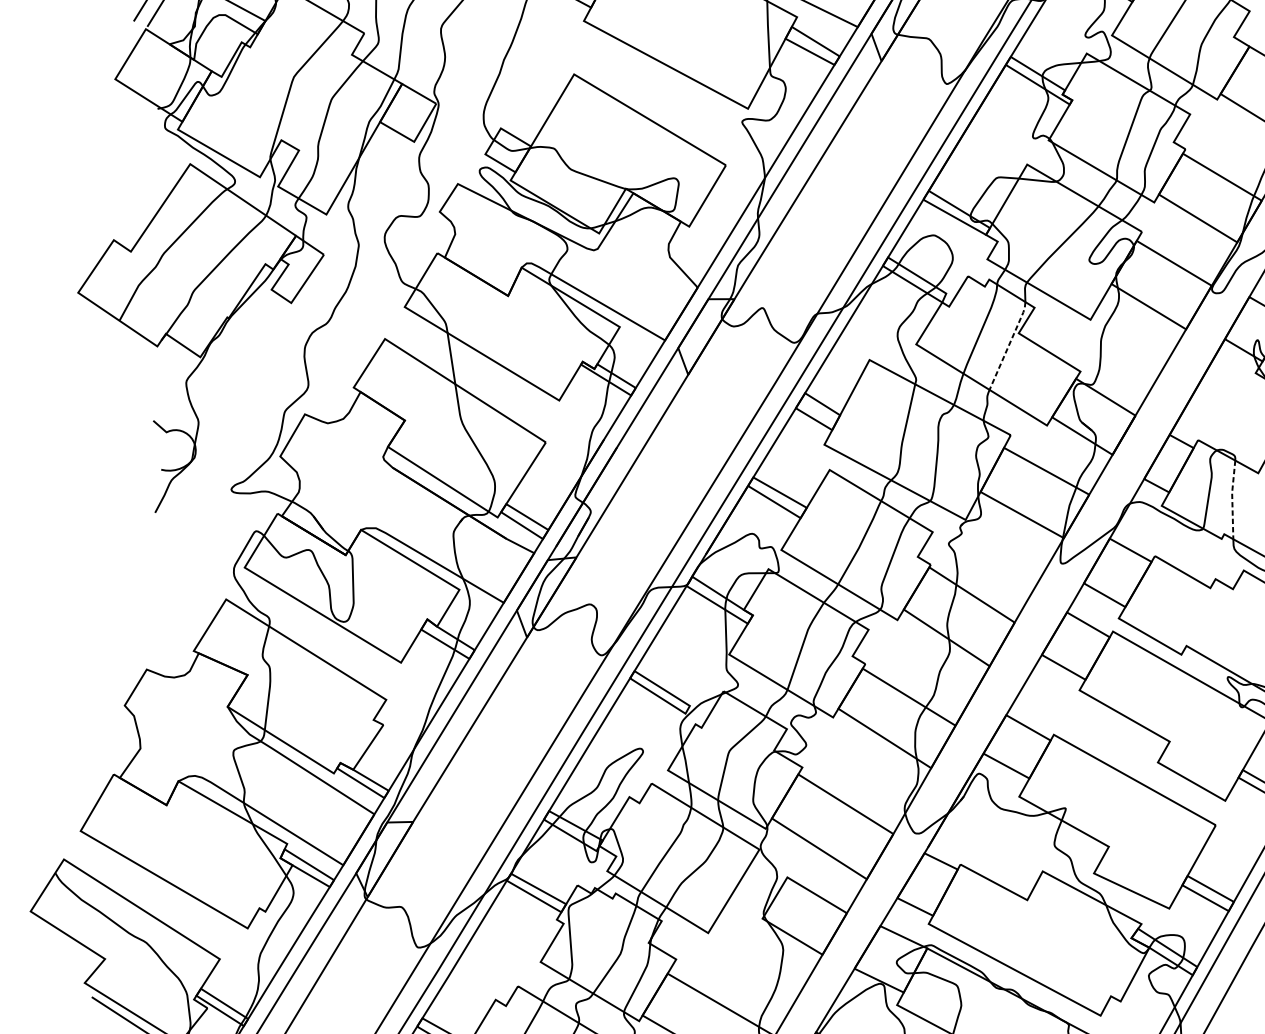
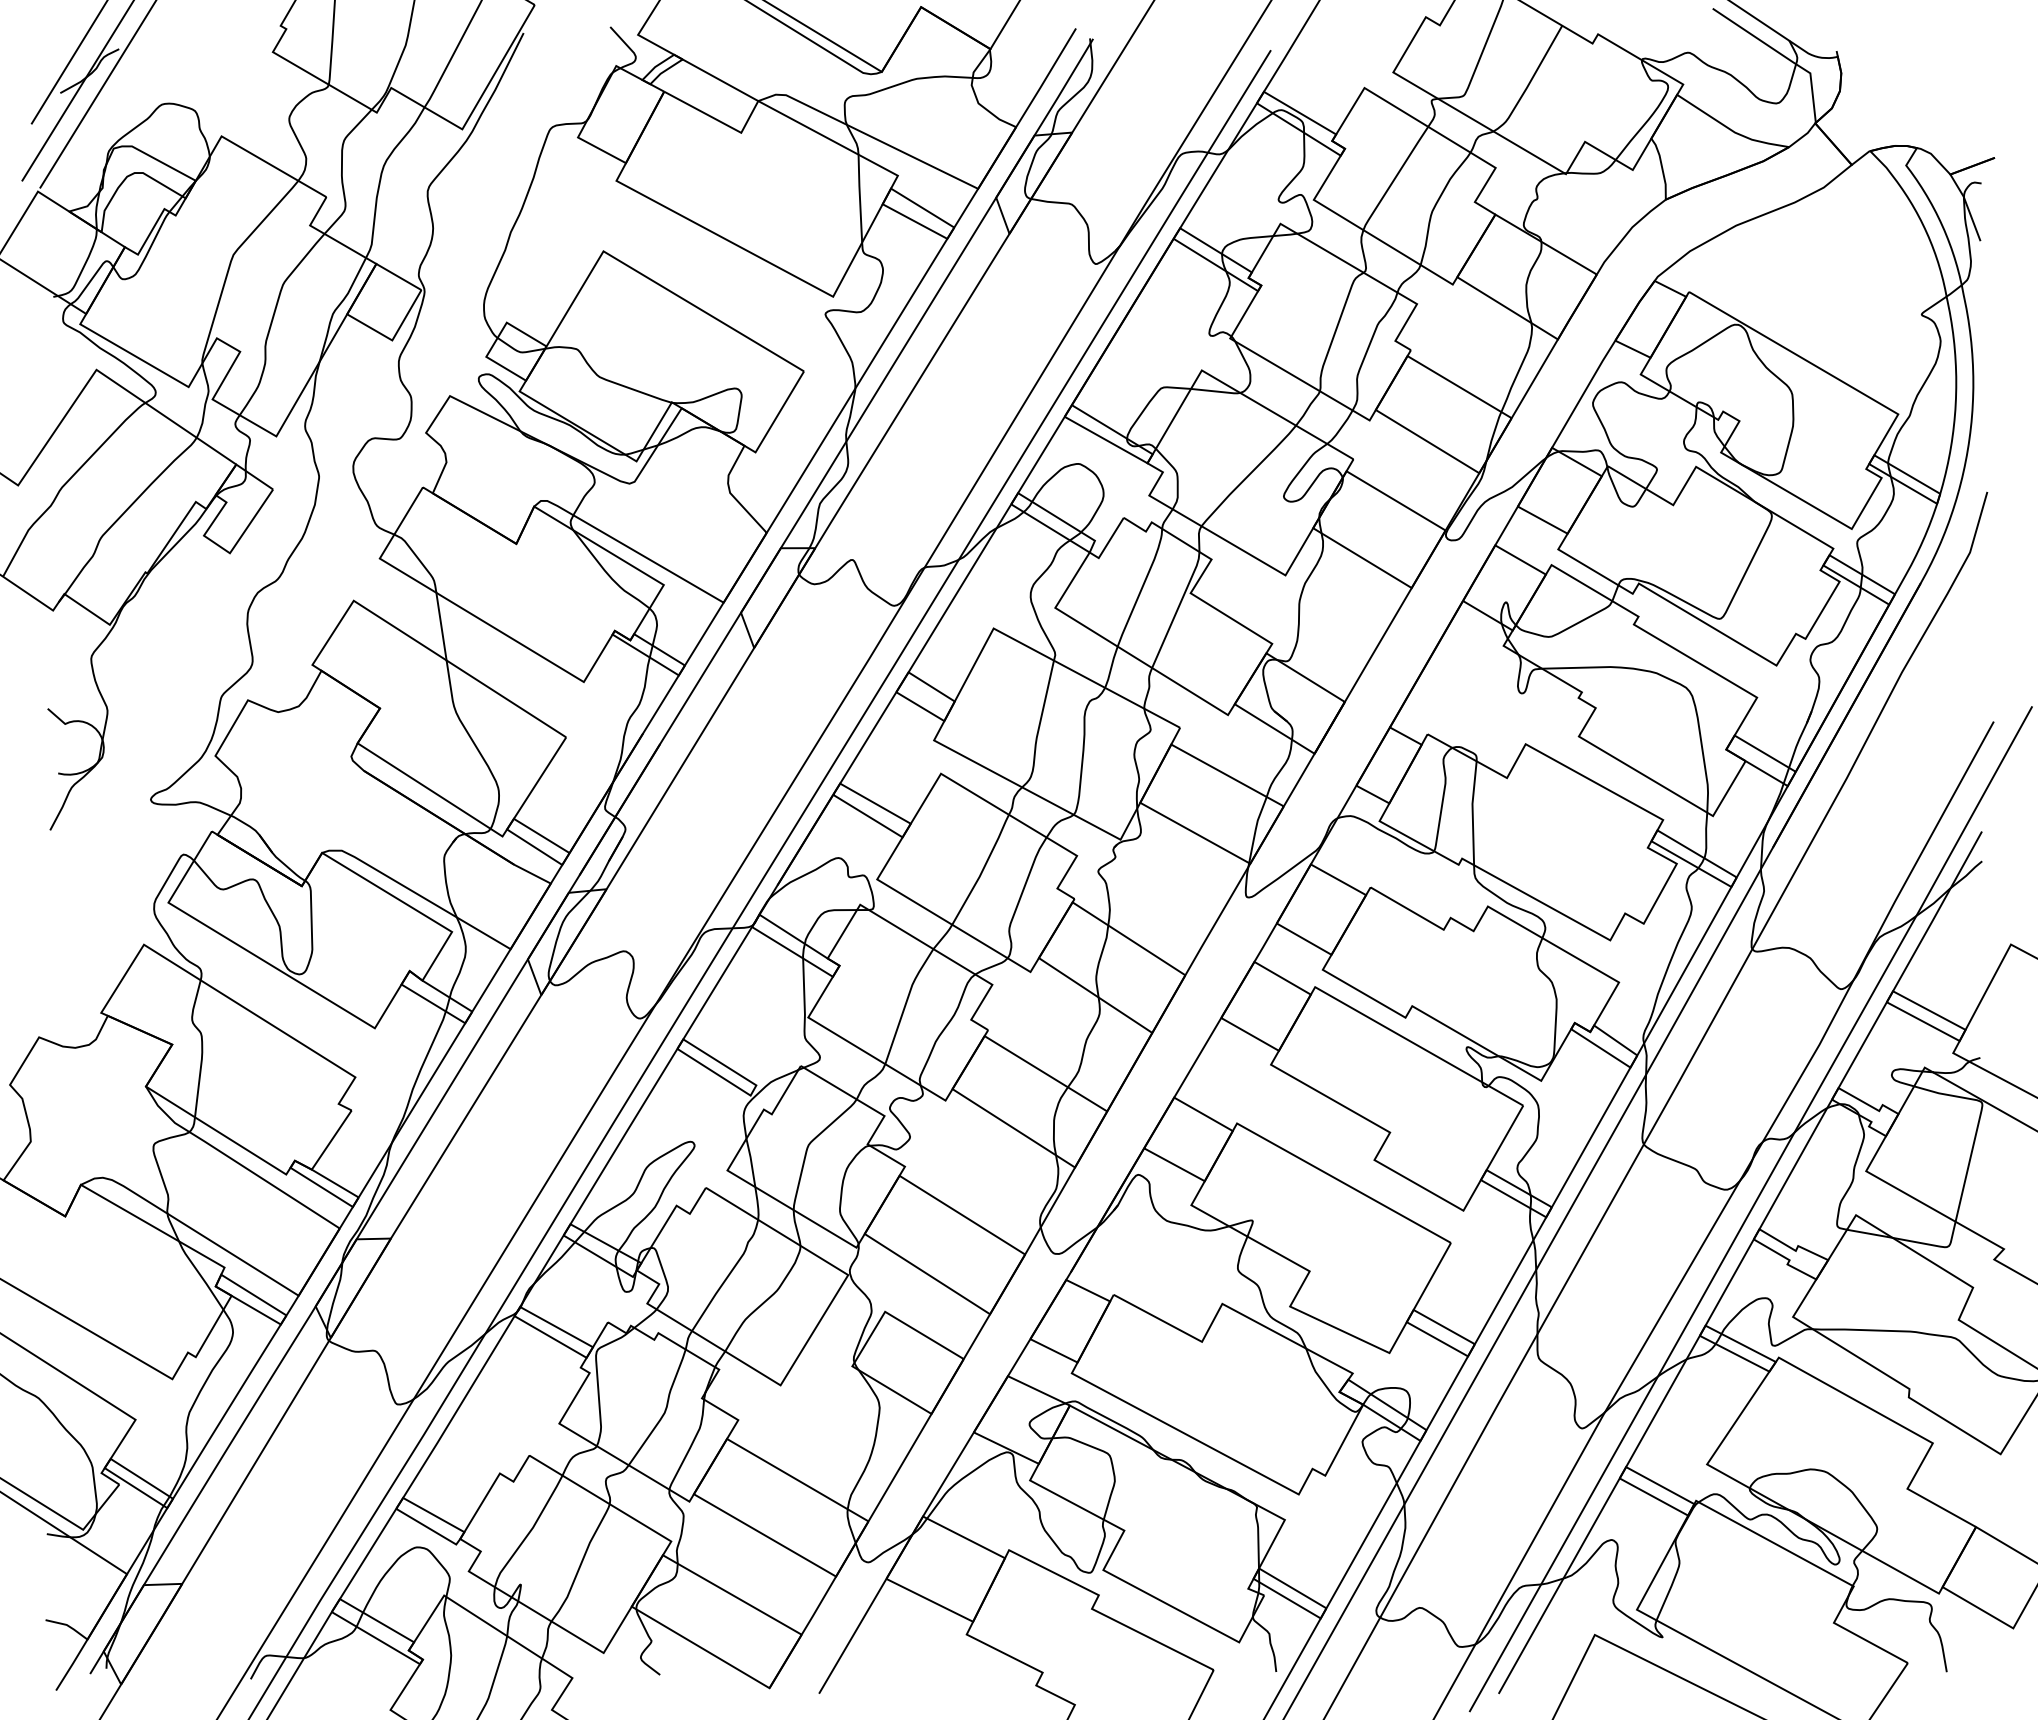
line: (1008, 345) -> (1177, 609), dashed -> solid
line: (1232, 499) -> (1472, 812), dashed -> solid

